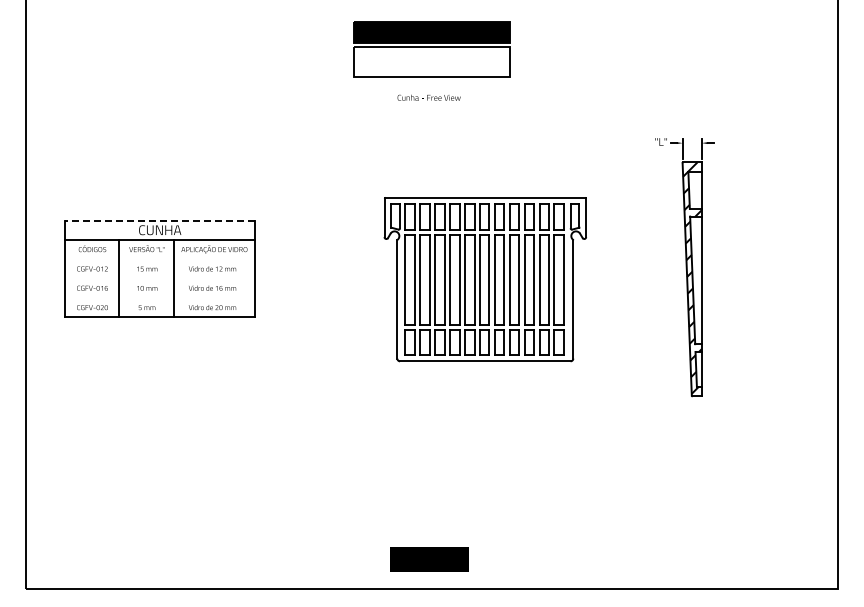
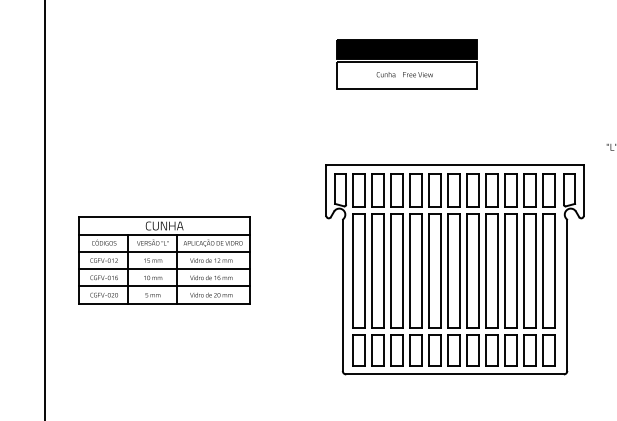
text: (428, 97) -> (404, 74), moved
line: (159, 220) -> (164, 217), dashed -> solid
line: (159, 259) -> (164, 252), added
line: (159, 278) -> (164, 269), added
part: (485, 279) -> (455, 270), size x1.43
line: (159, 297) -> (164, 286), added

